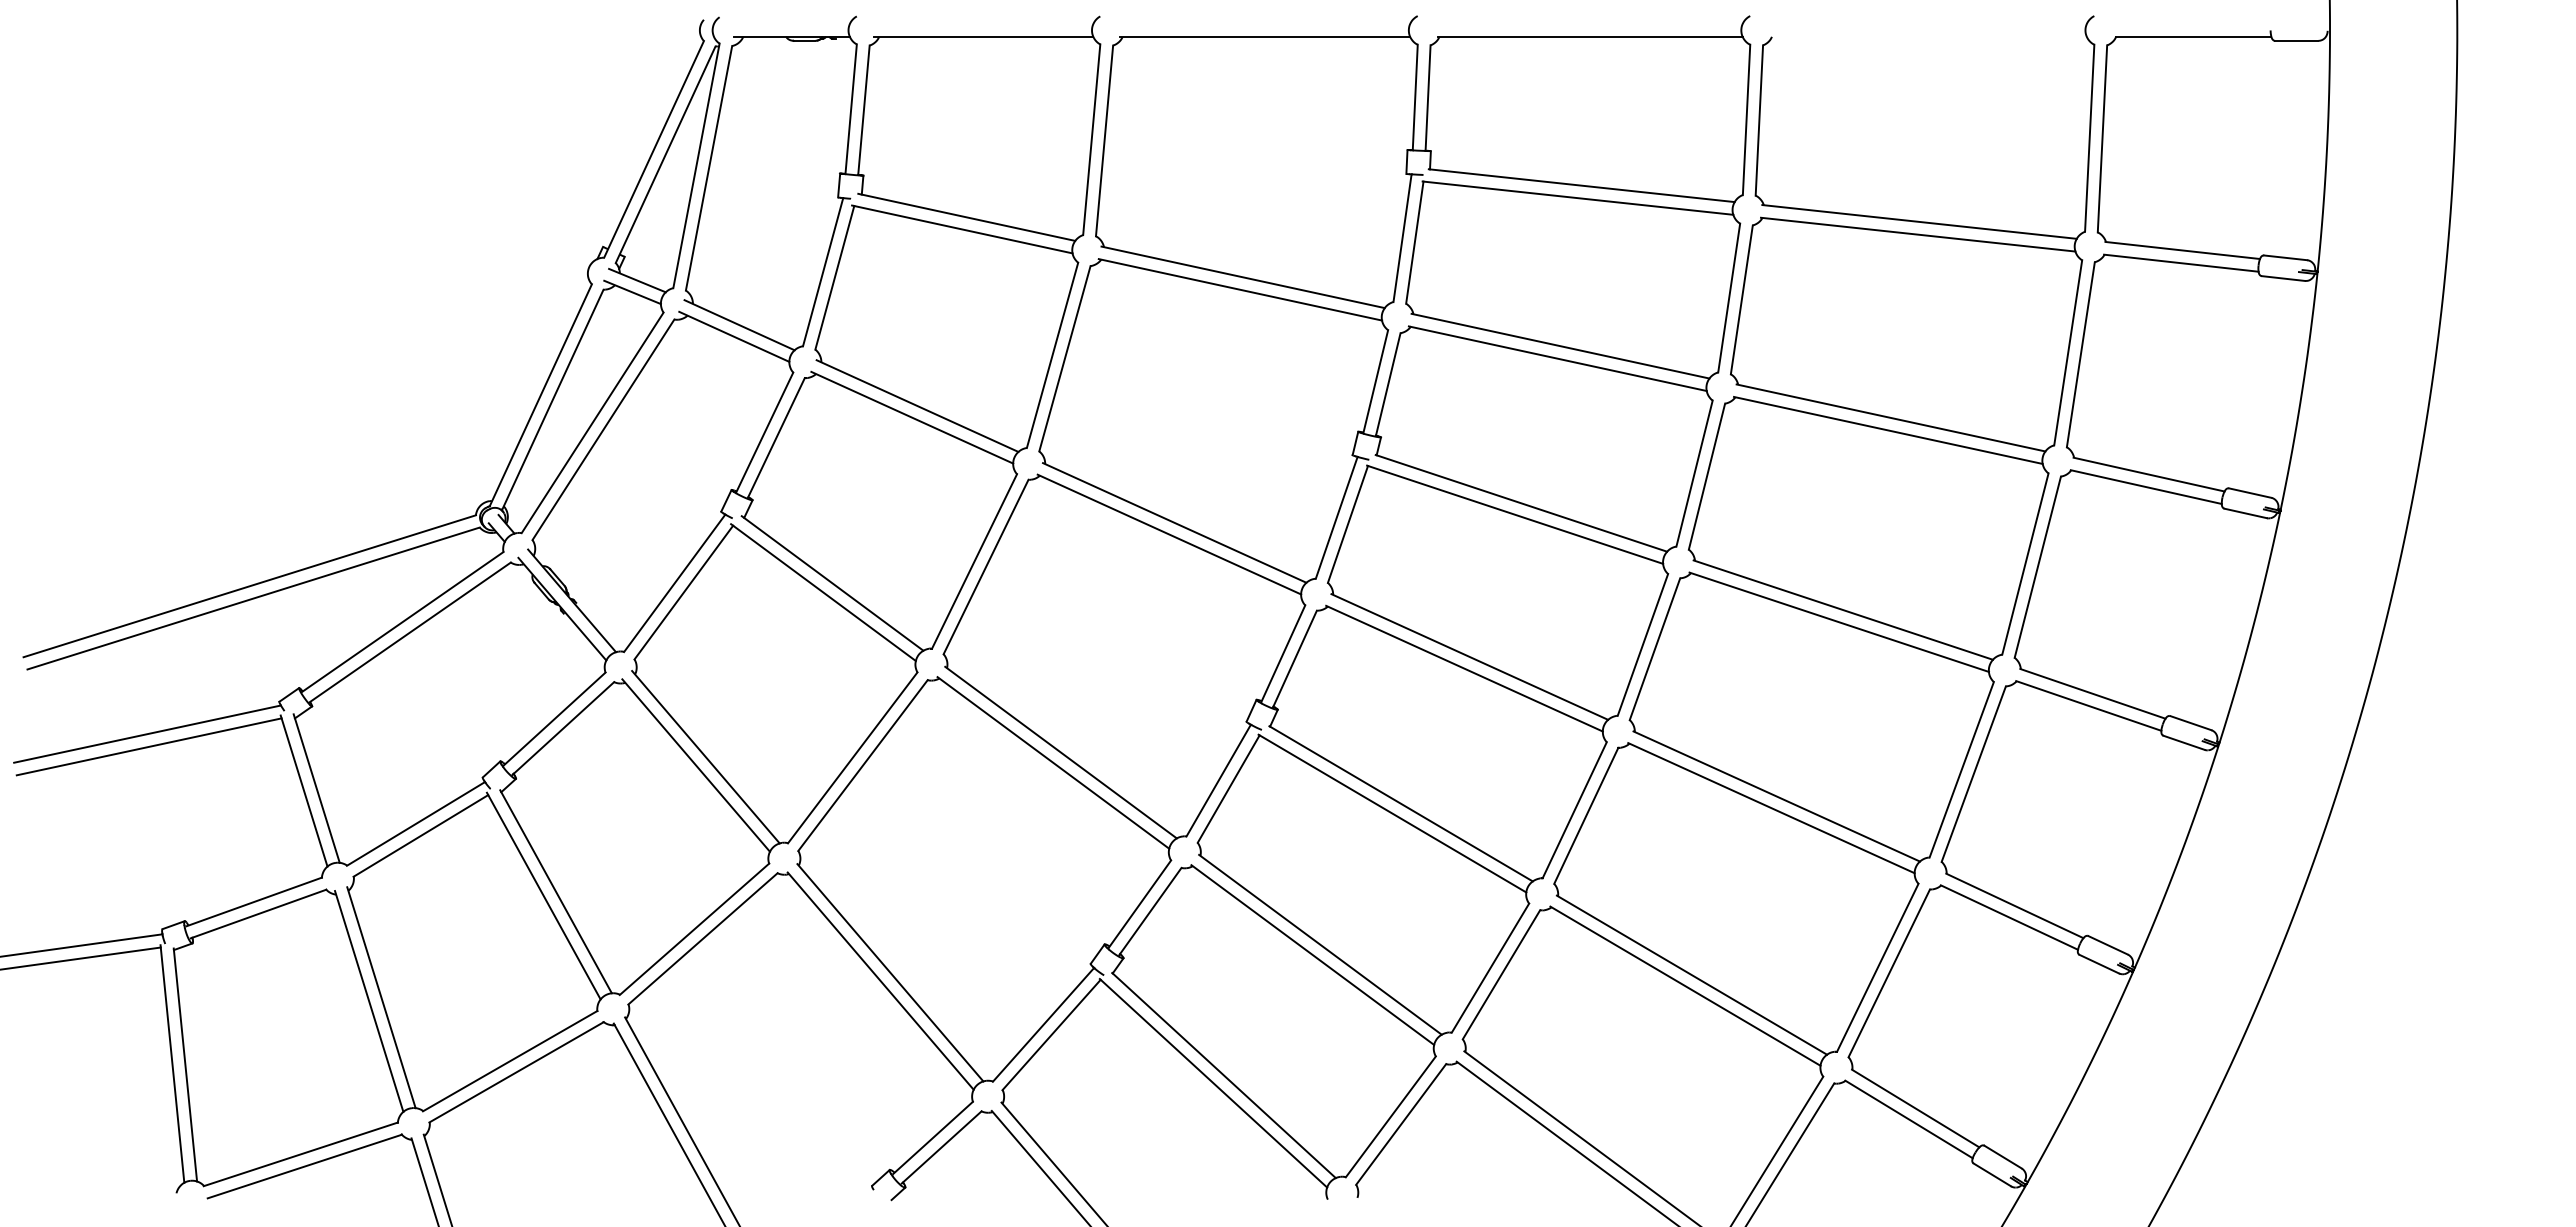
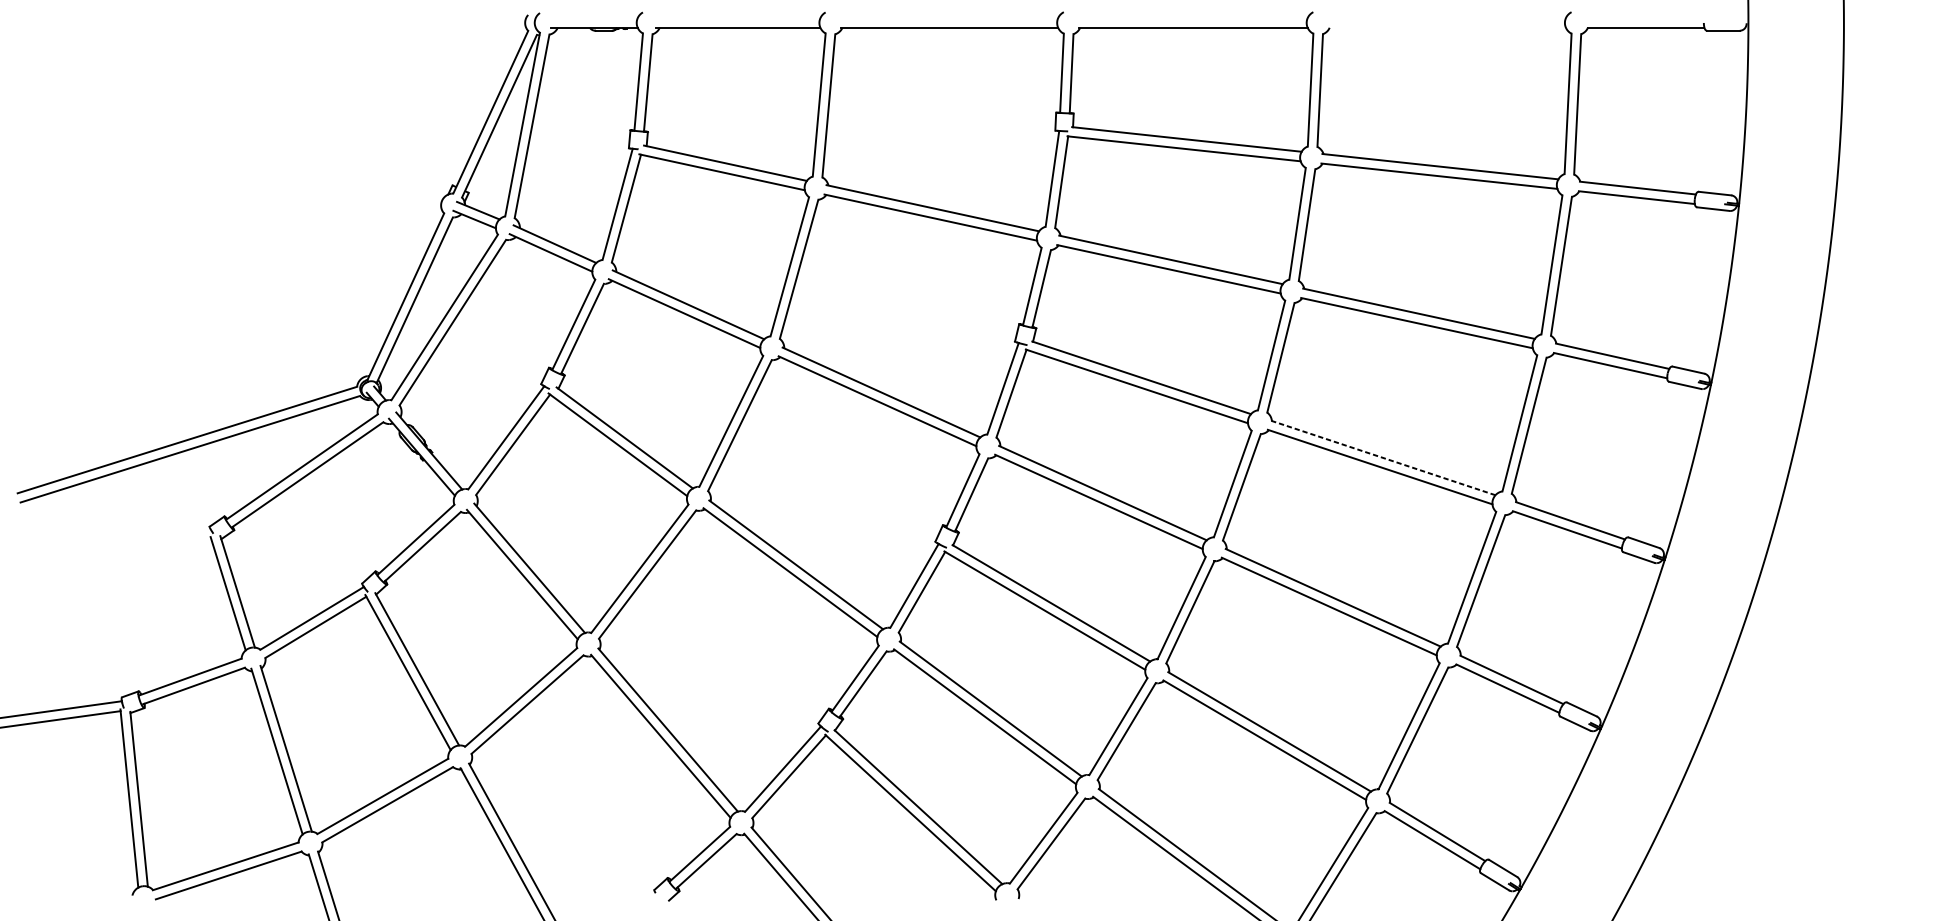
line: (1843, 610) -> (1383, 458), solid -> dashed
line: (147, 733) -> (110, 550), removed
line: (148, 746) -> (111, 560), removed

